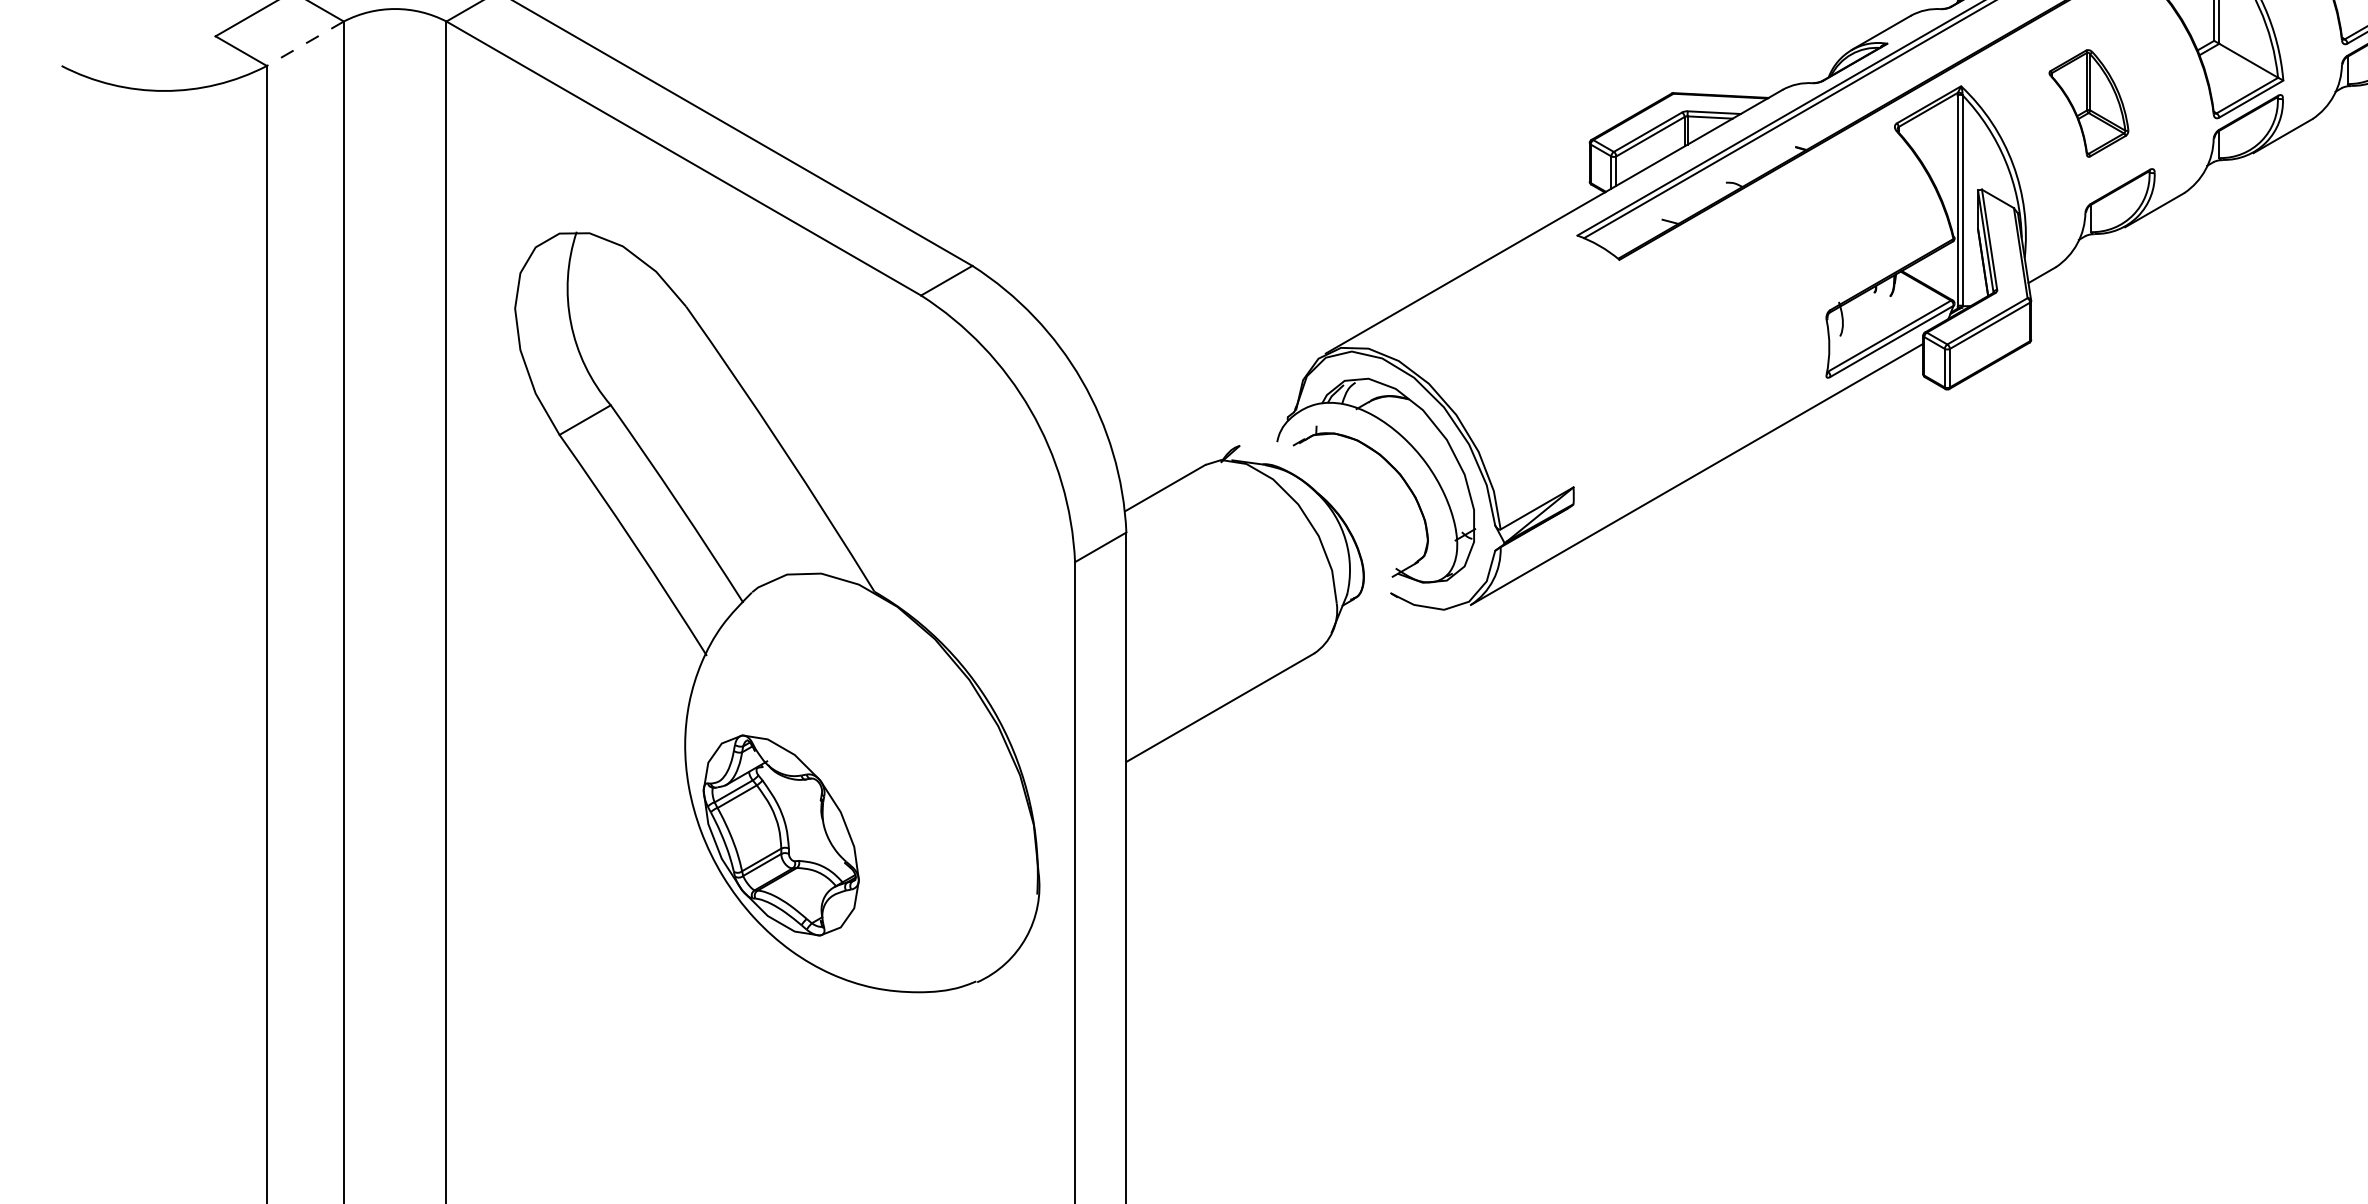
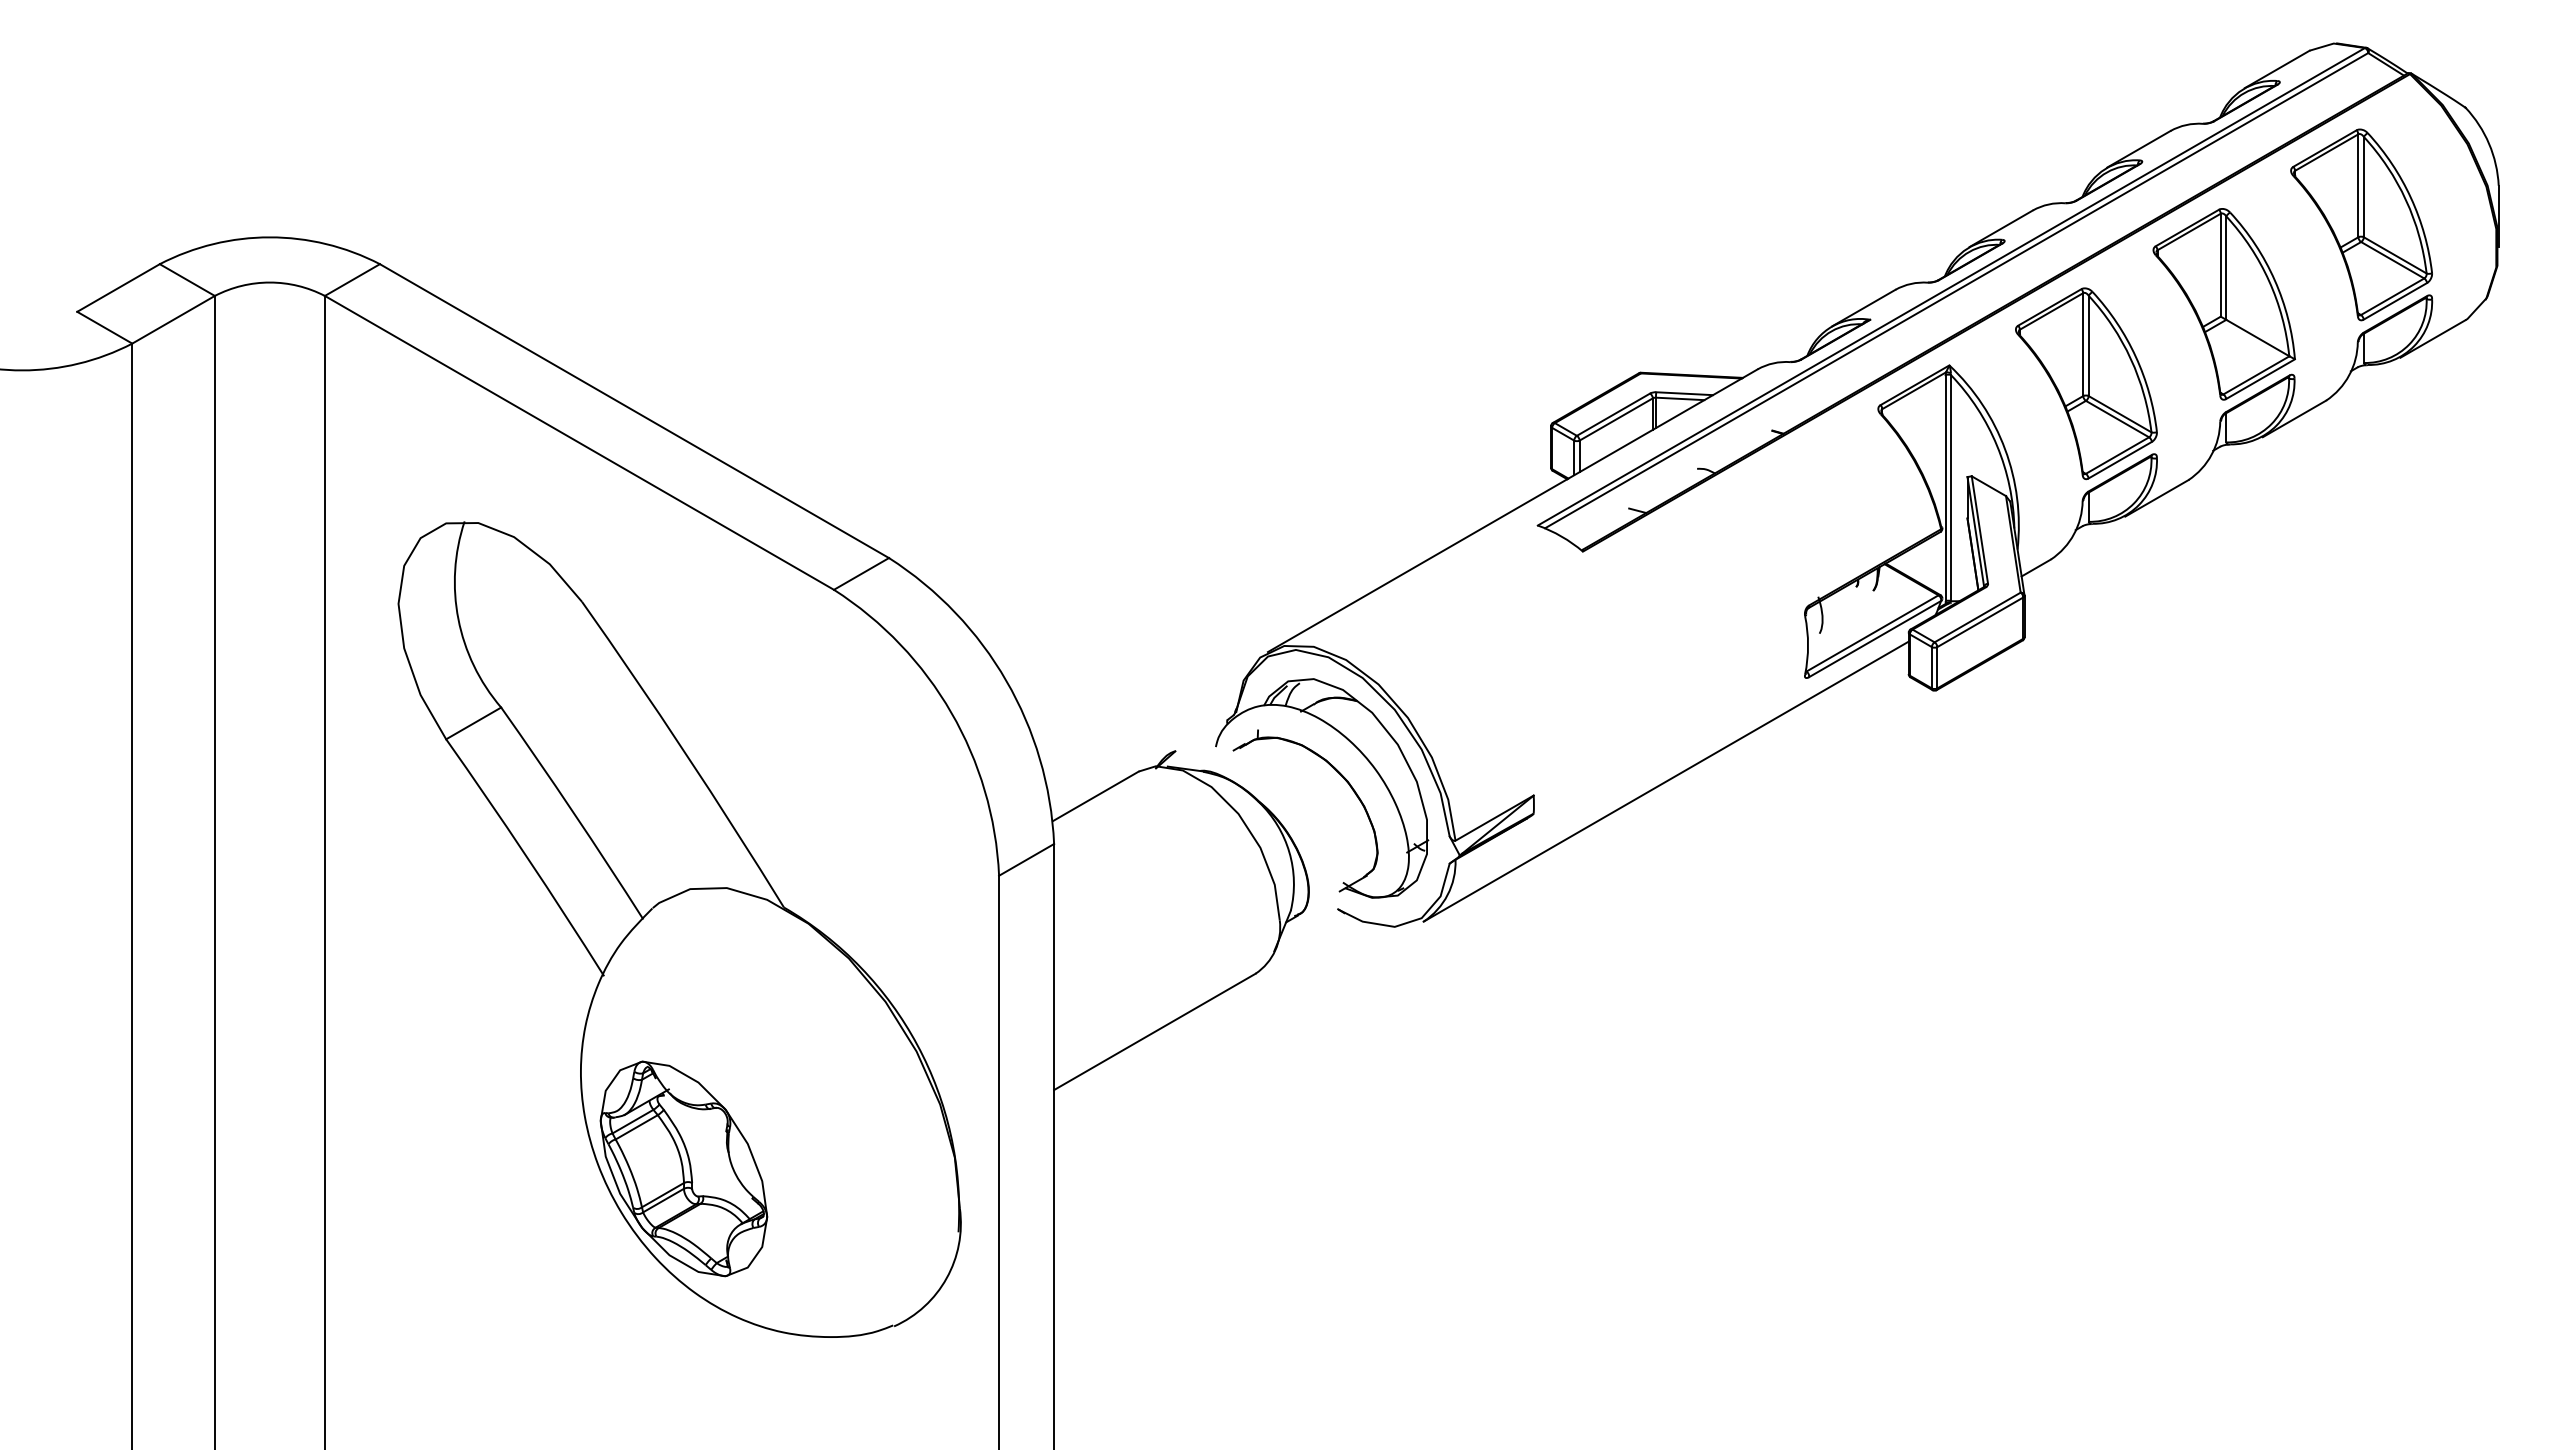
line: (305, 43) -> (173, 319), dashed -> solid
part: (2088, 103) -> (2086, 383), size x1.67

